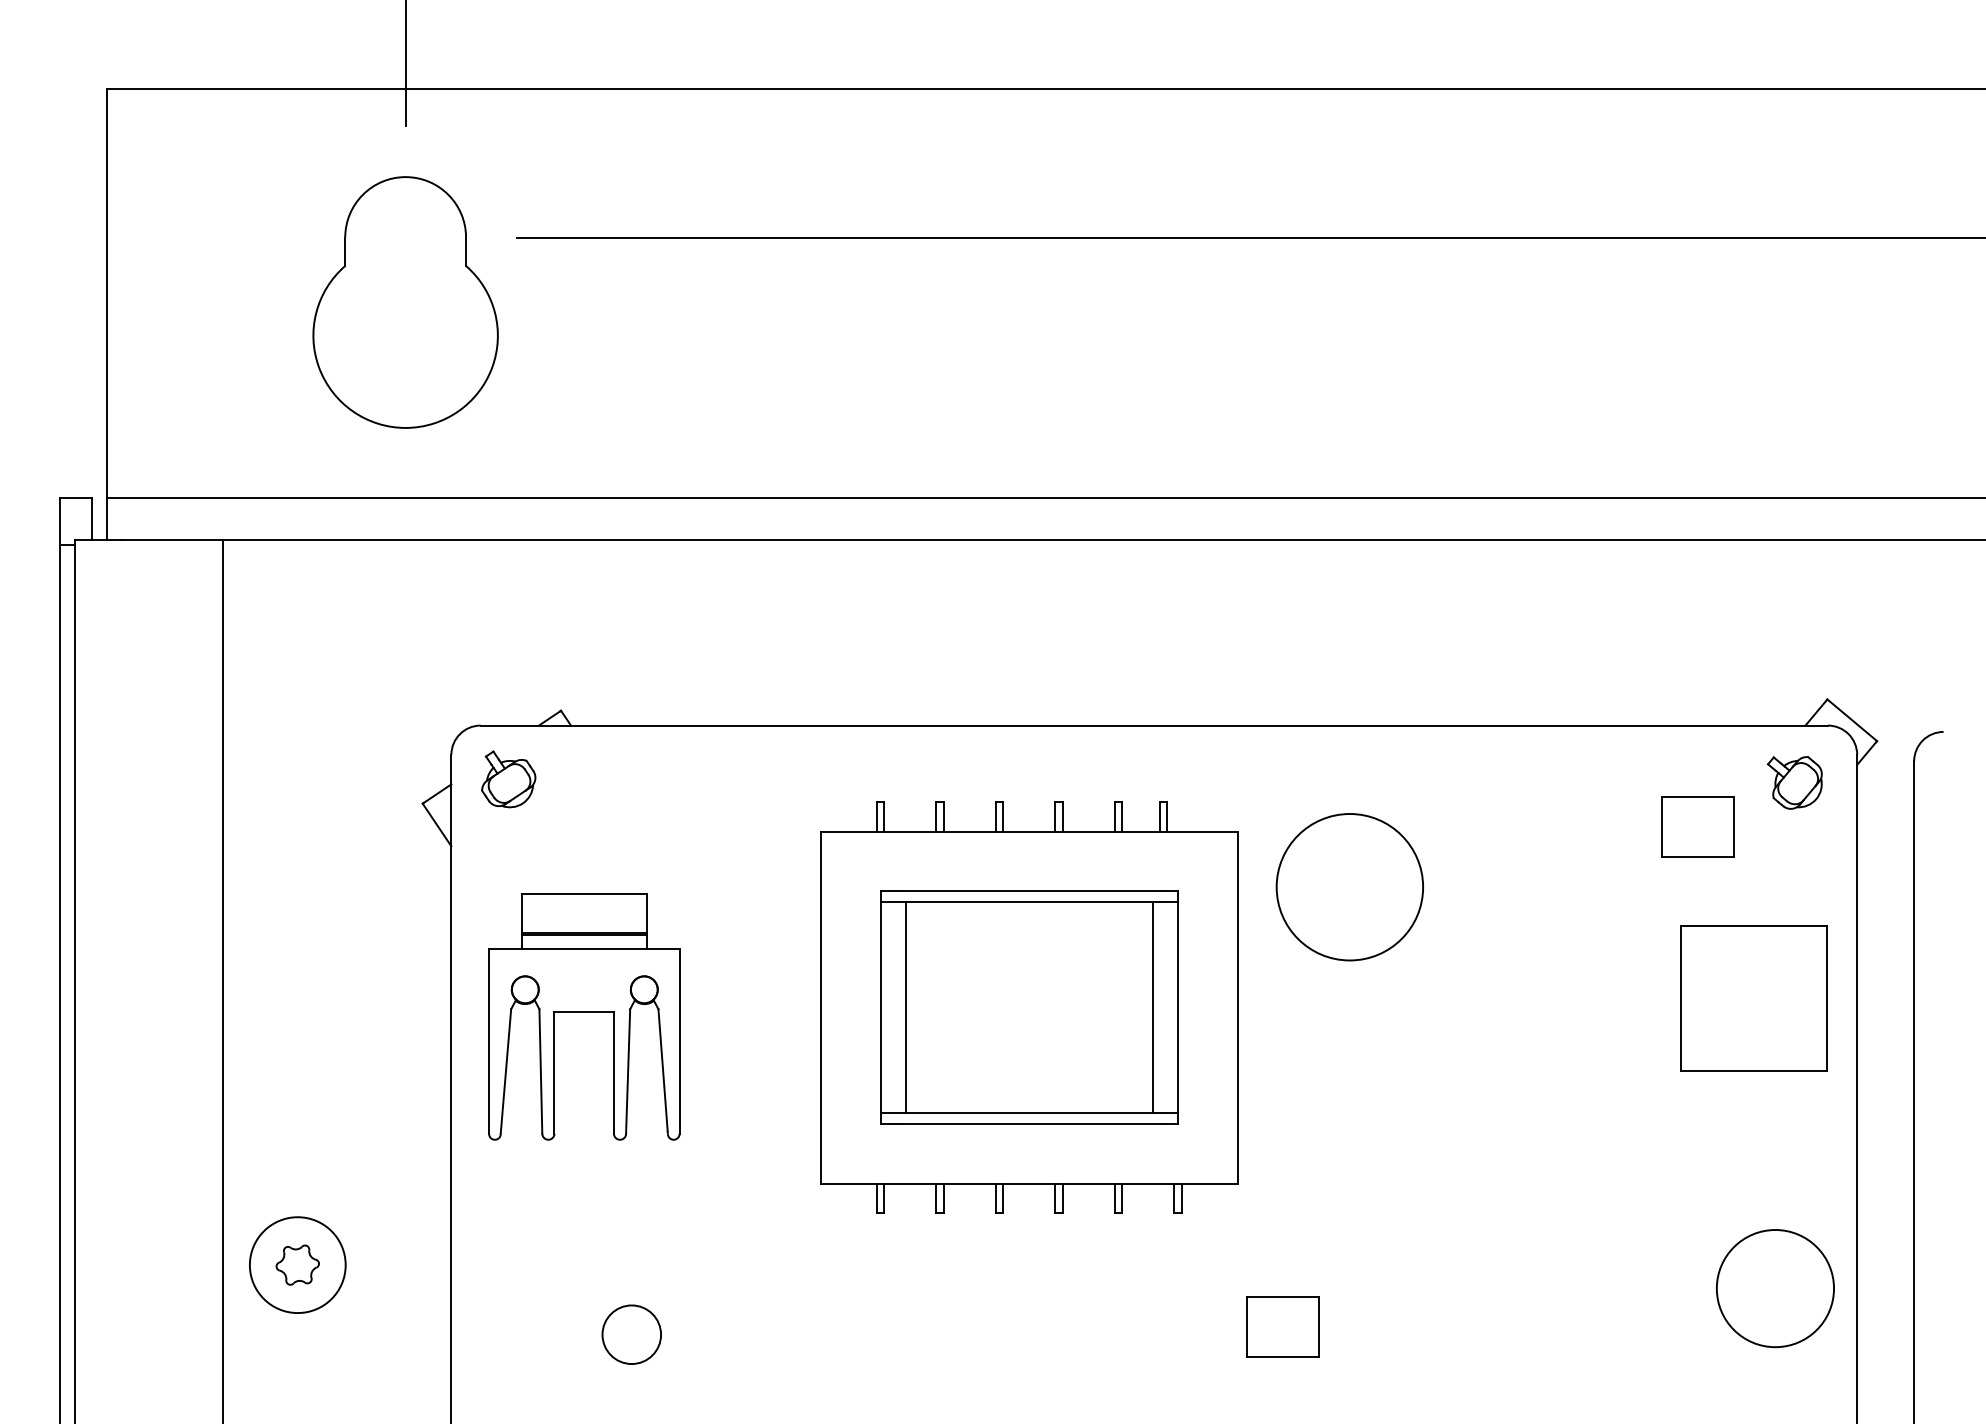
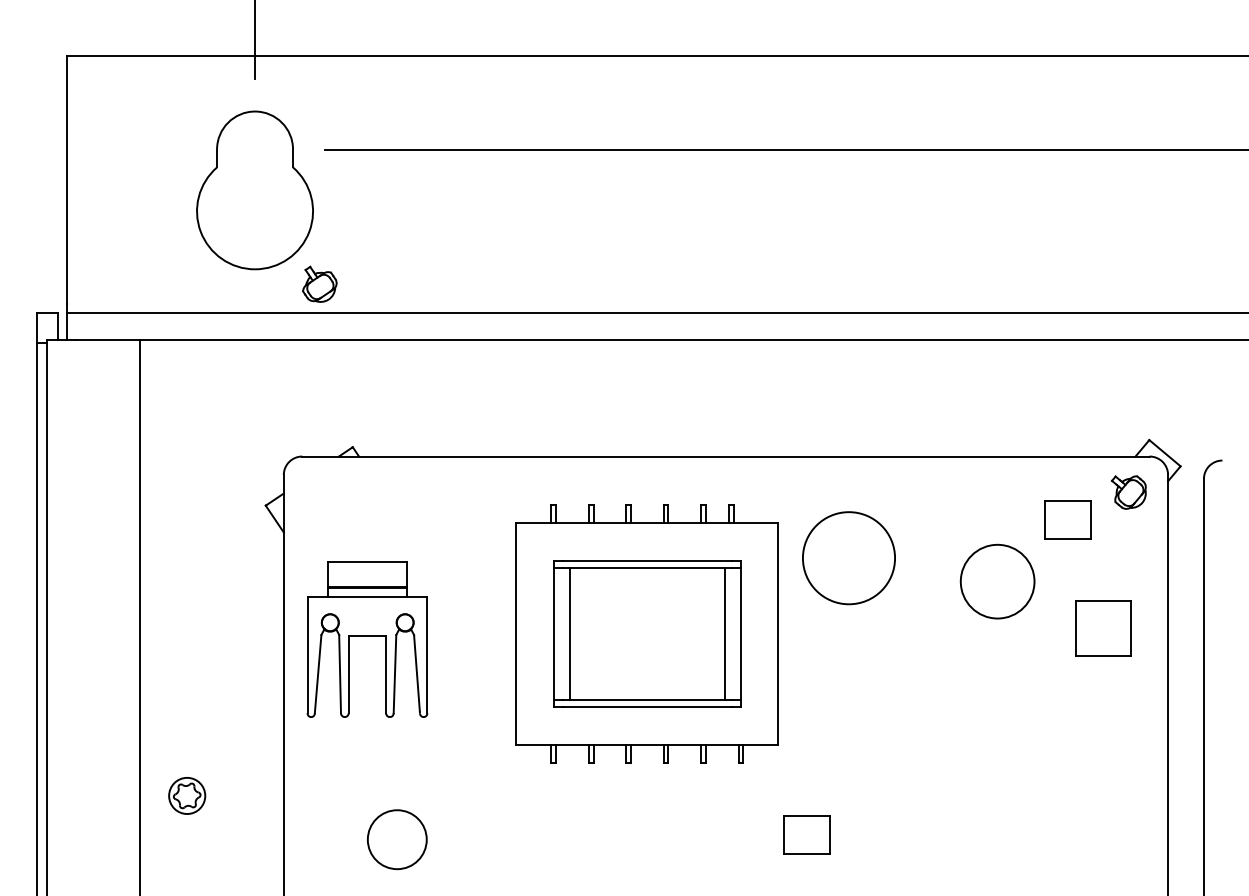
part: (508, 777) -> (319, 283), moved
part: (1752, 997) -> (1102, 627), size x0.6
circle: (298, 1264) -> (187, 795), size x0.6
circle: (1775, 1288) -> (997, 581), moved
circle: (630, 1334) -> (396, 839), size x1.6

